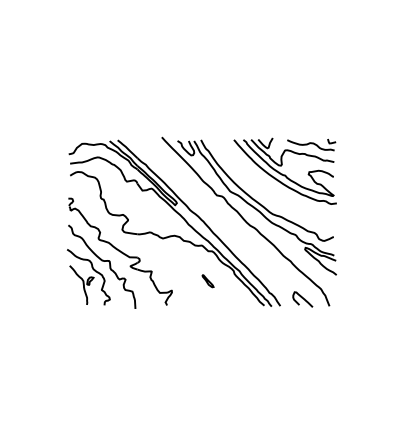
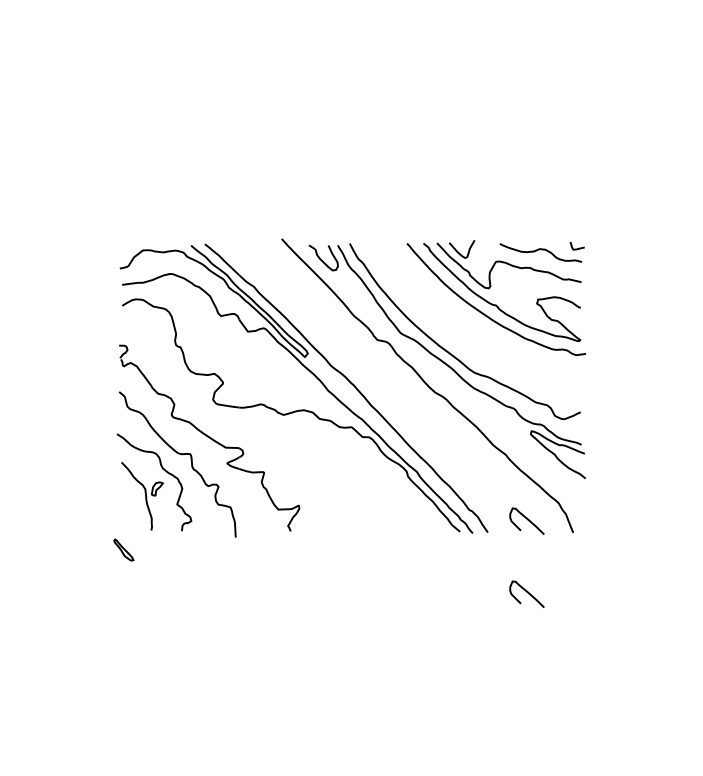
part: (207, 281) -> (122, 550), moved
curve: (302, 340) -> (526, 592), added

